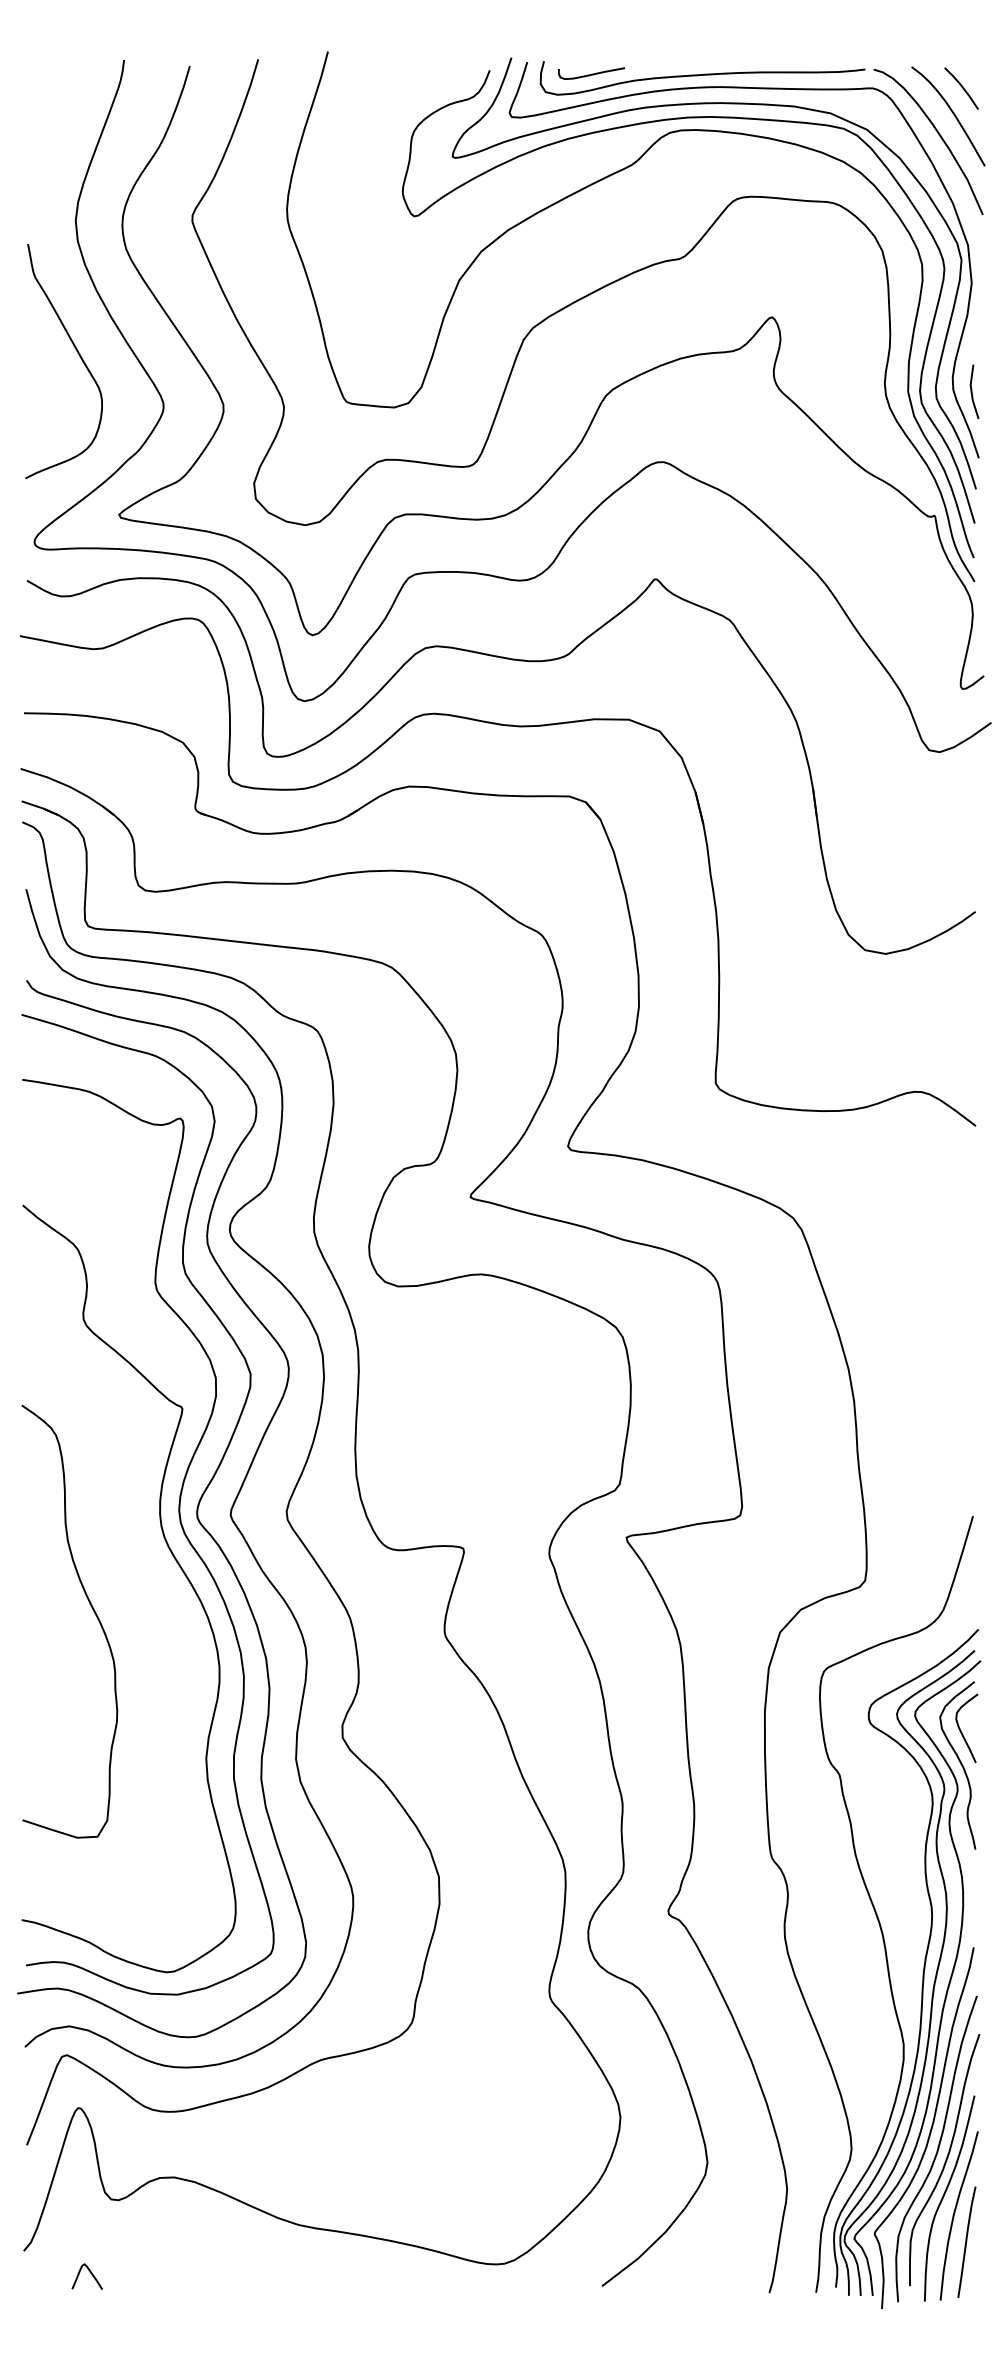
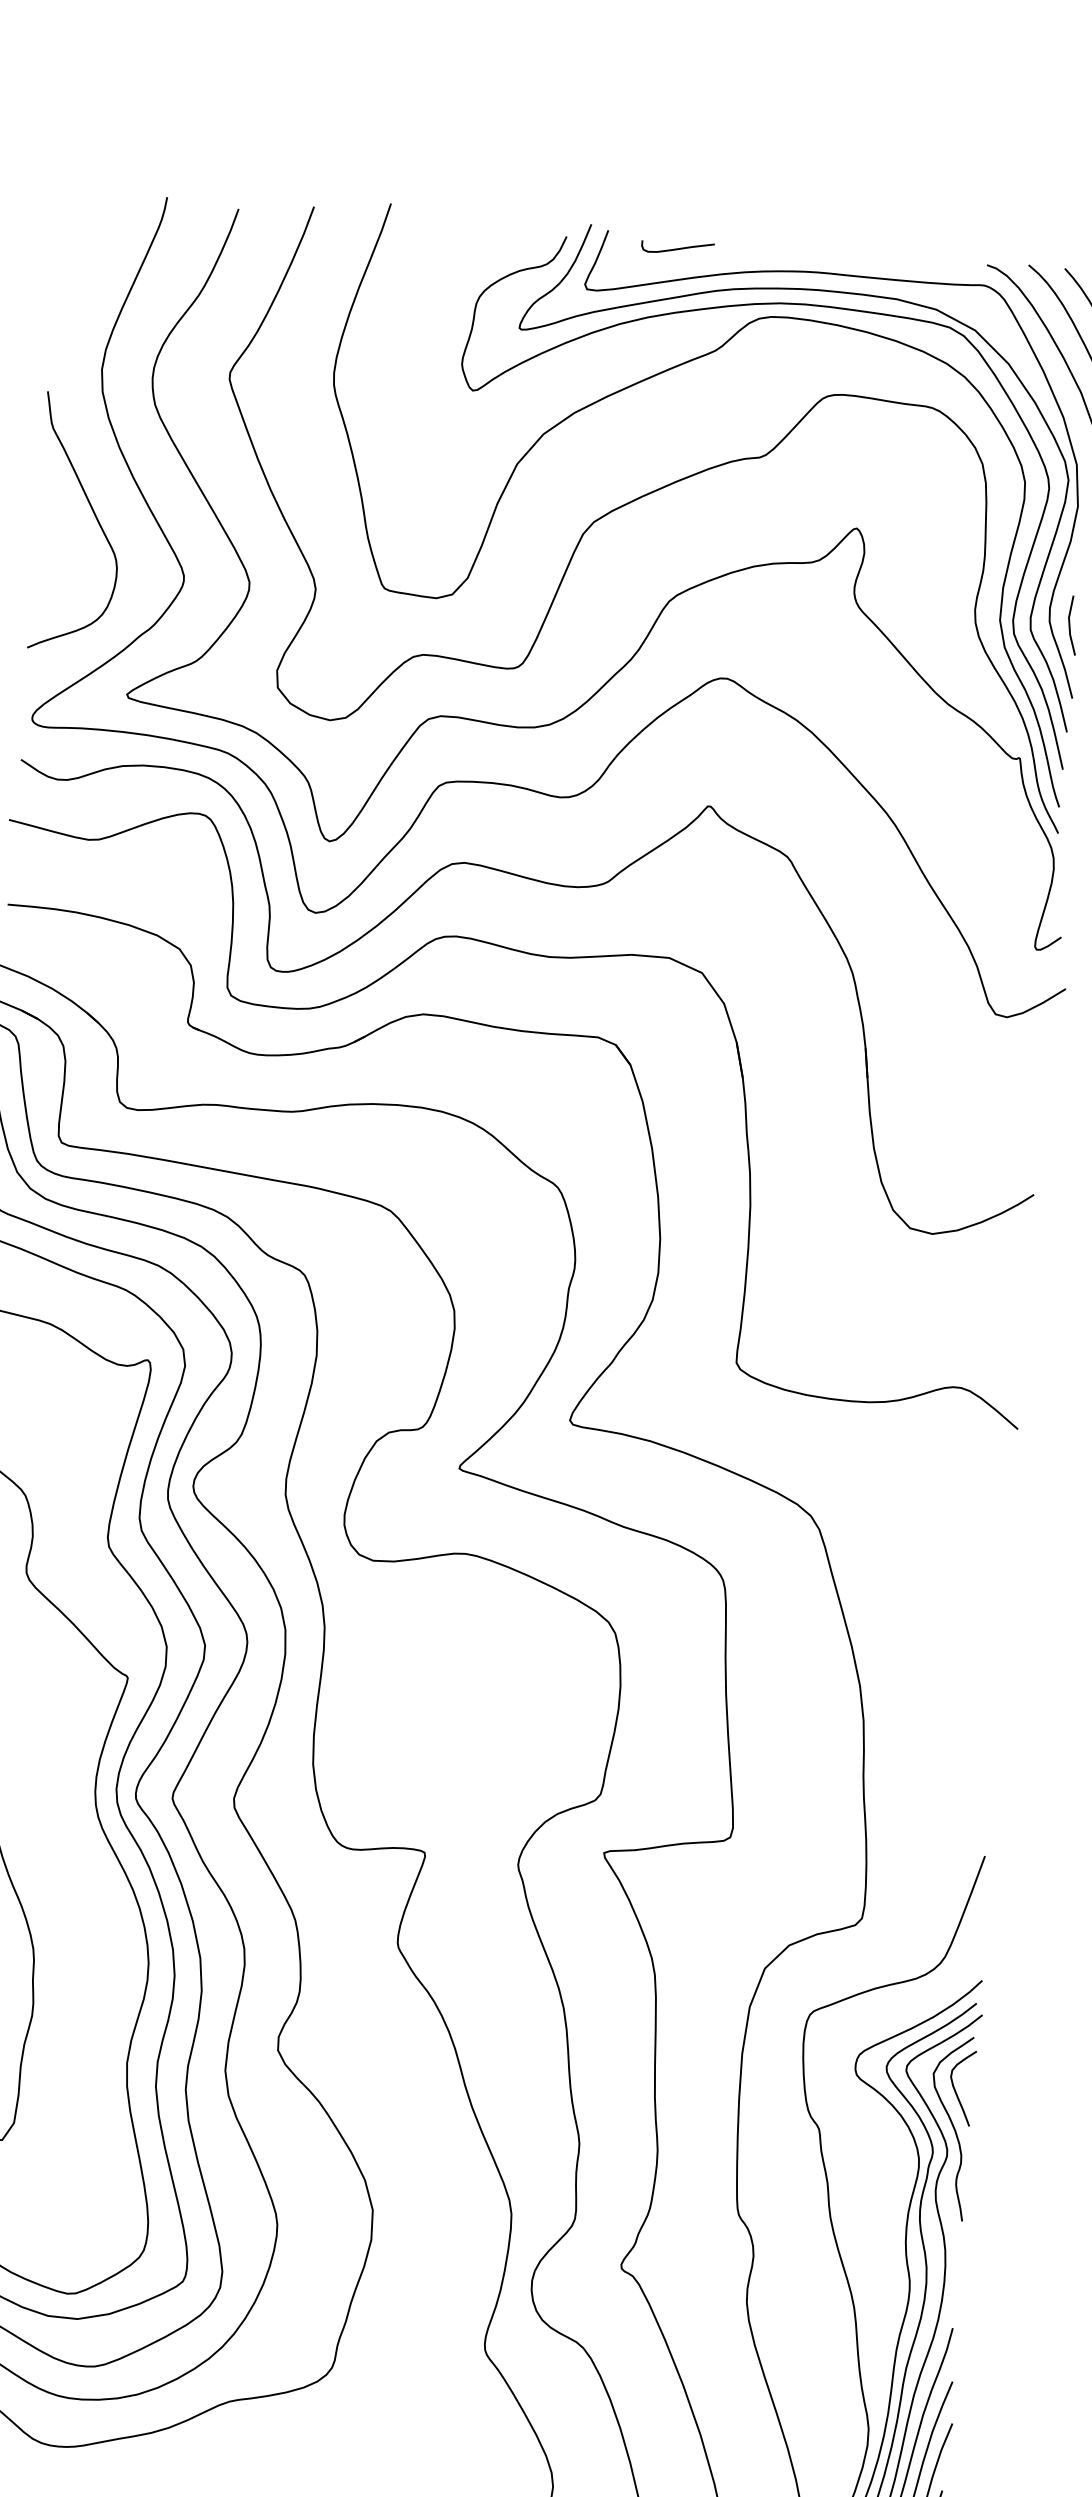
curve: (702, 75) -> (799, 258), removed

